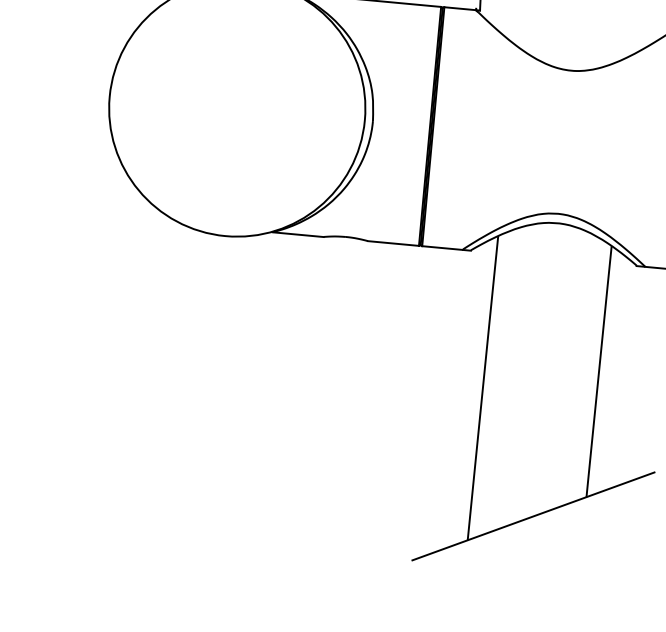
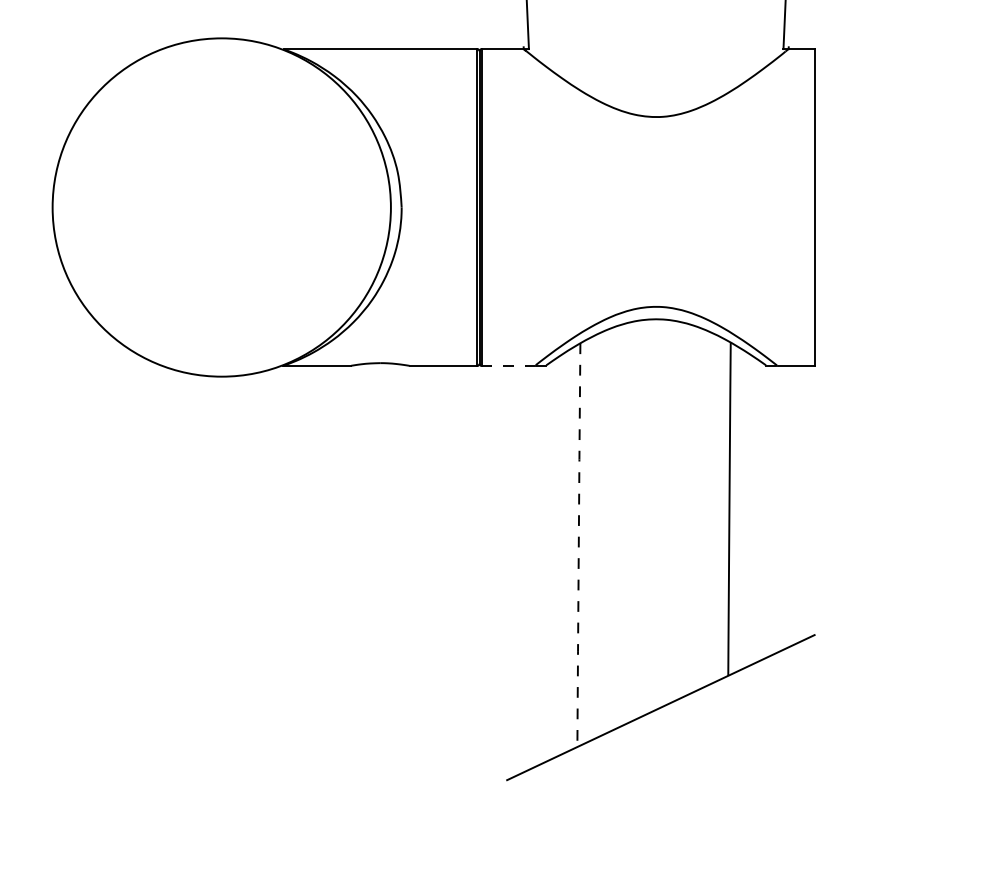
line: (442, 247) -> (508, 365), solid -> dashed
line: (482, 388) -> (578, 545), solid -> dashed

